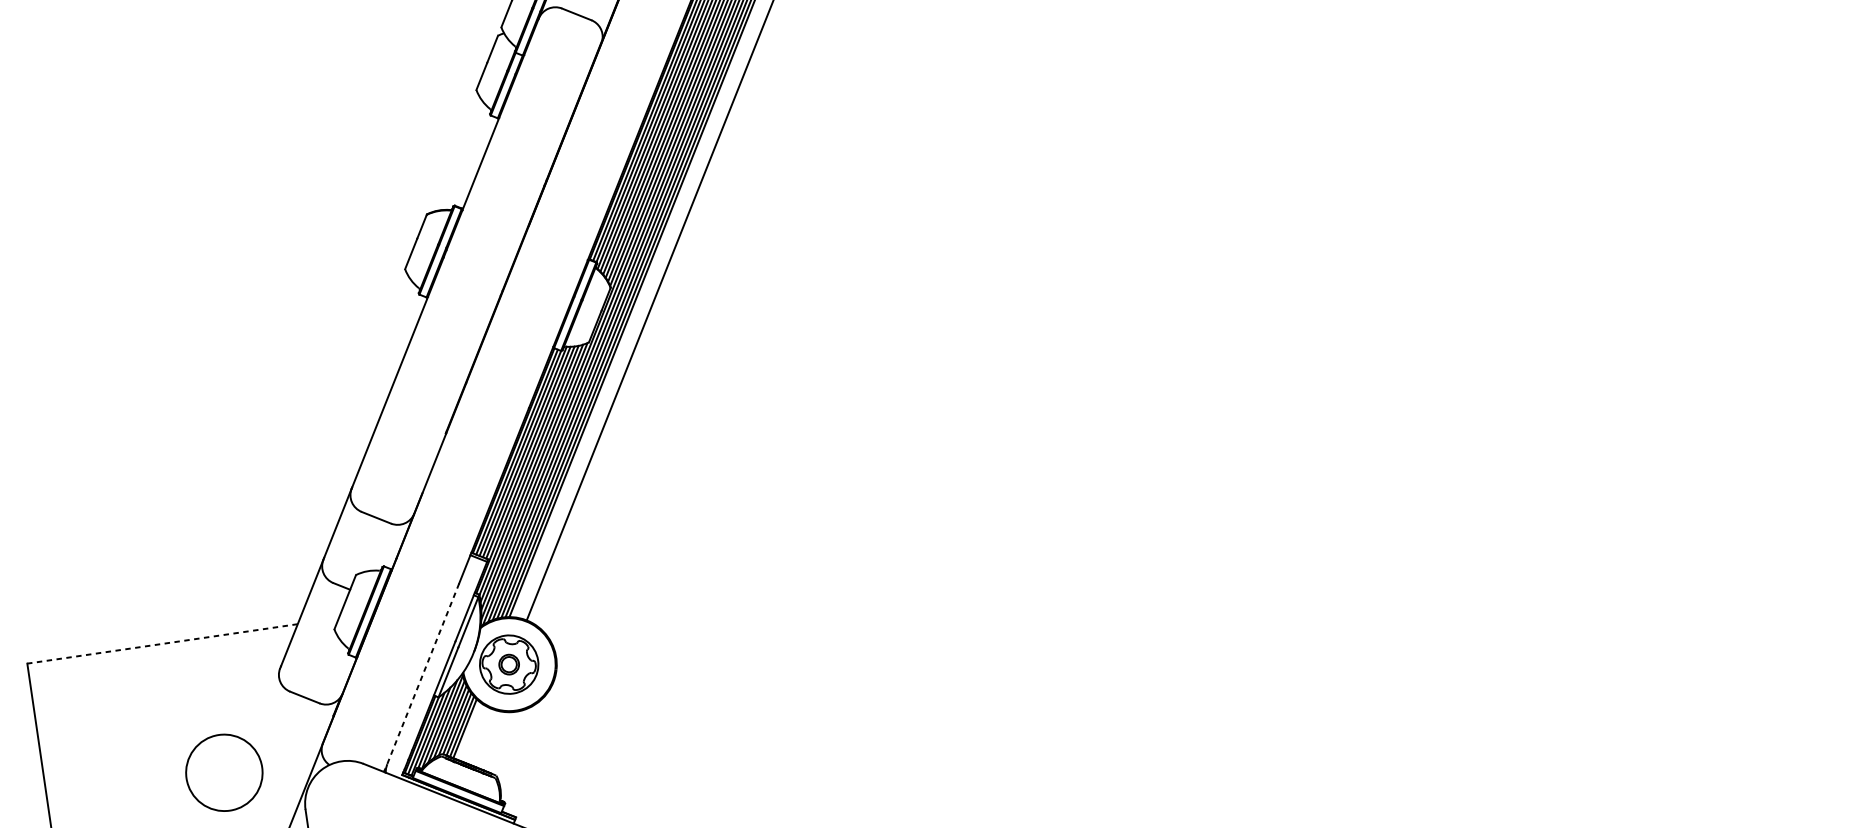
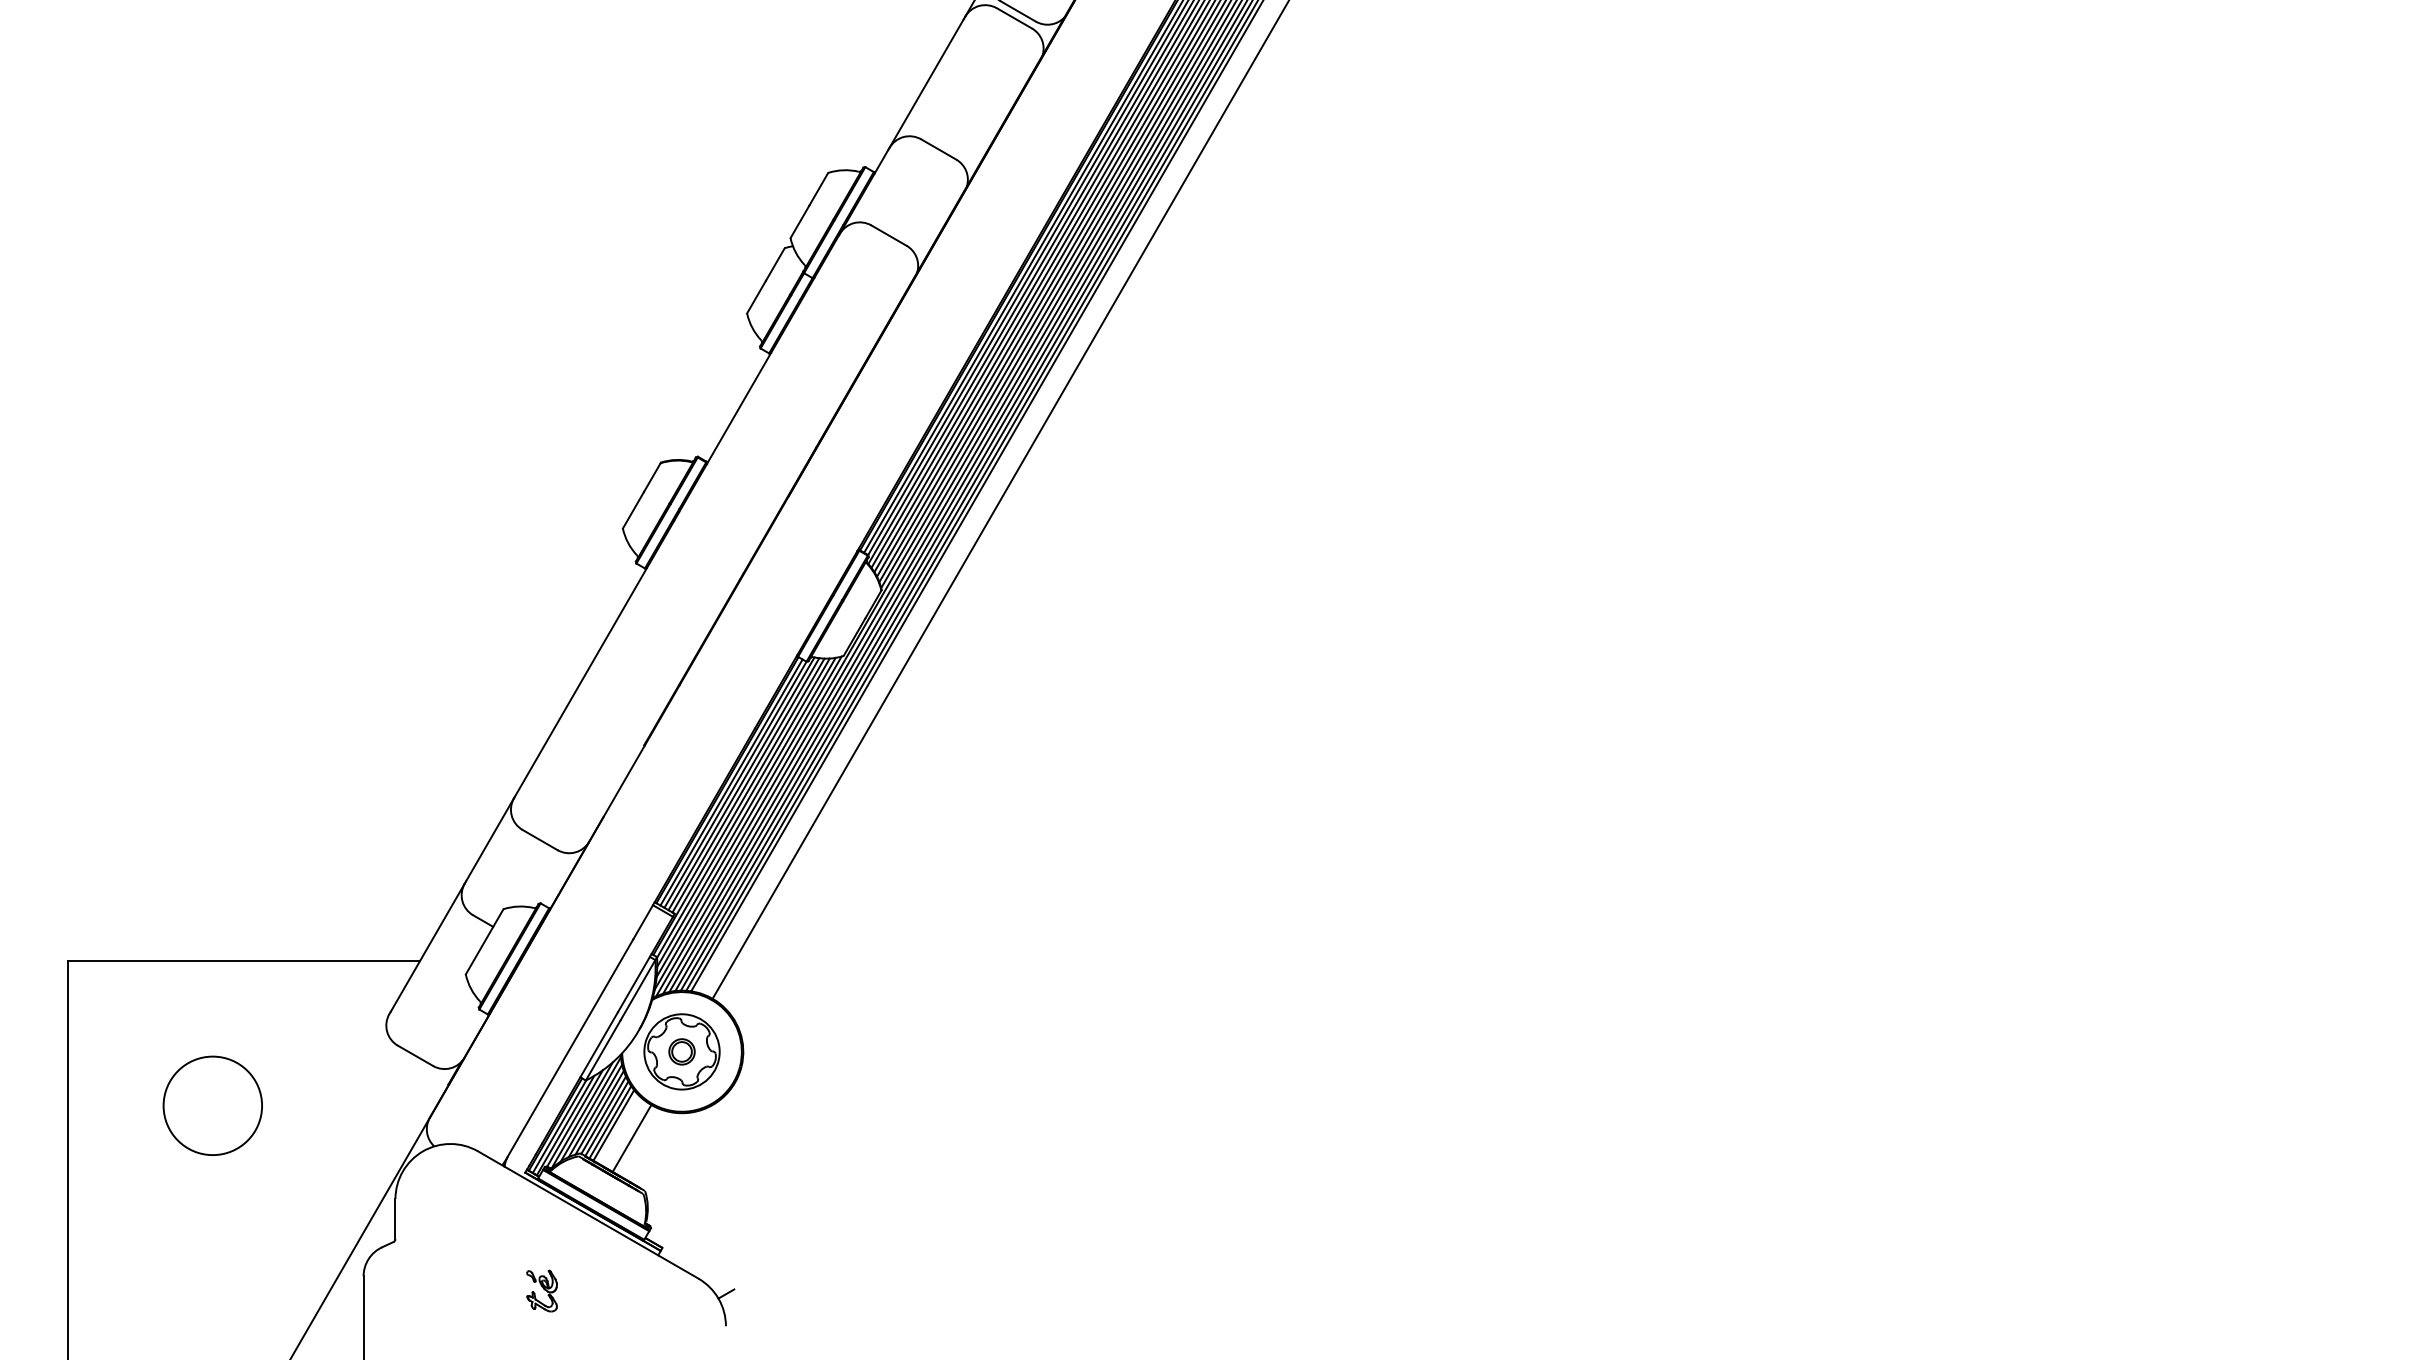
line: (162, 644) -> (243, 961), dashed -> solid
line: (422, 676) -> (569, 1050), dashed -> solid
line: (480, 736) -> (631, 1138), added
circle: (224, 772) -> (212, 1105), moved

